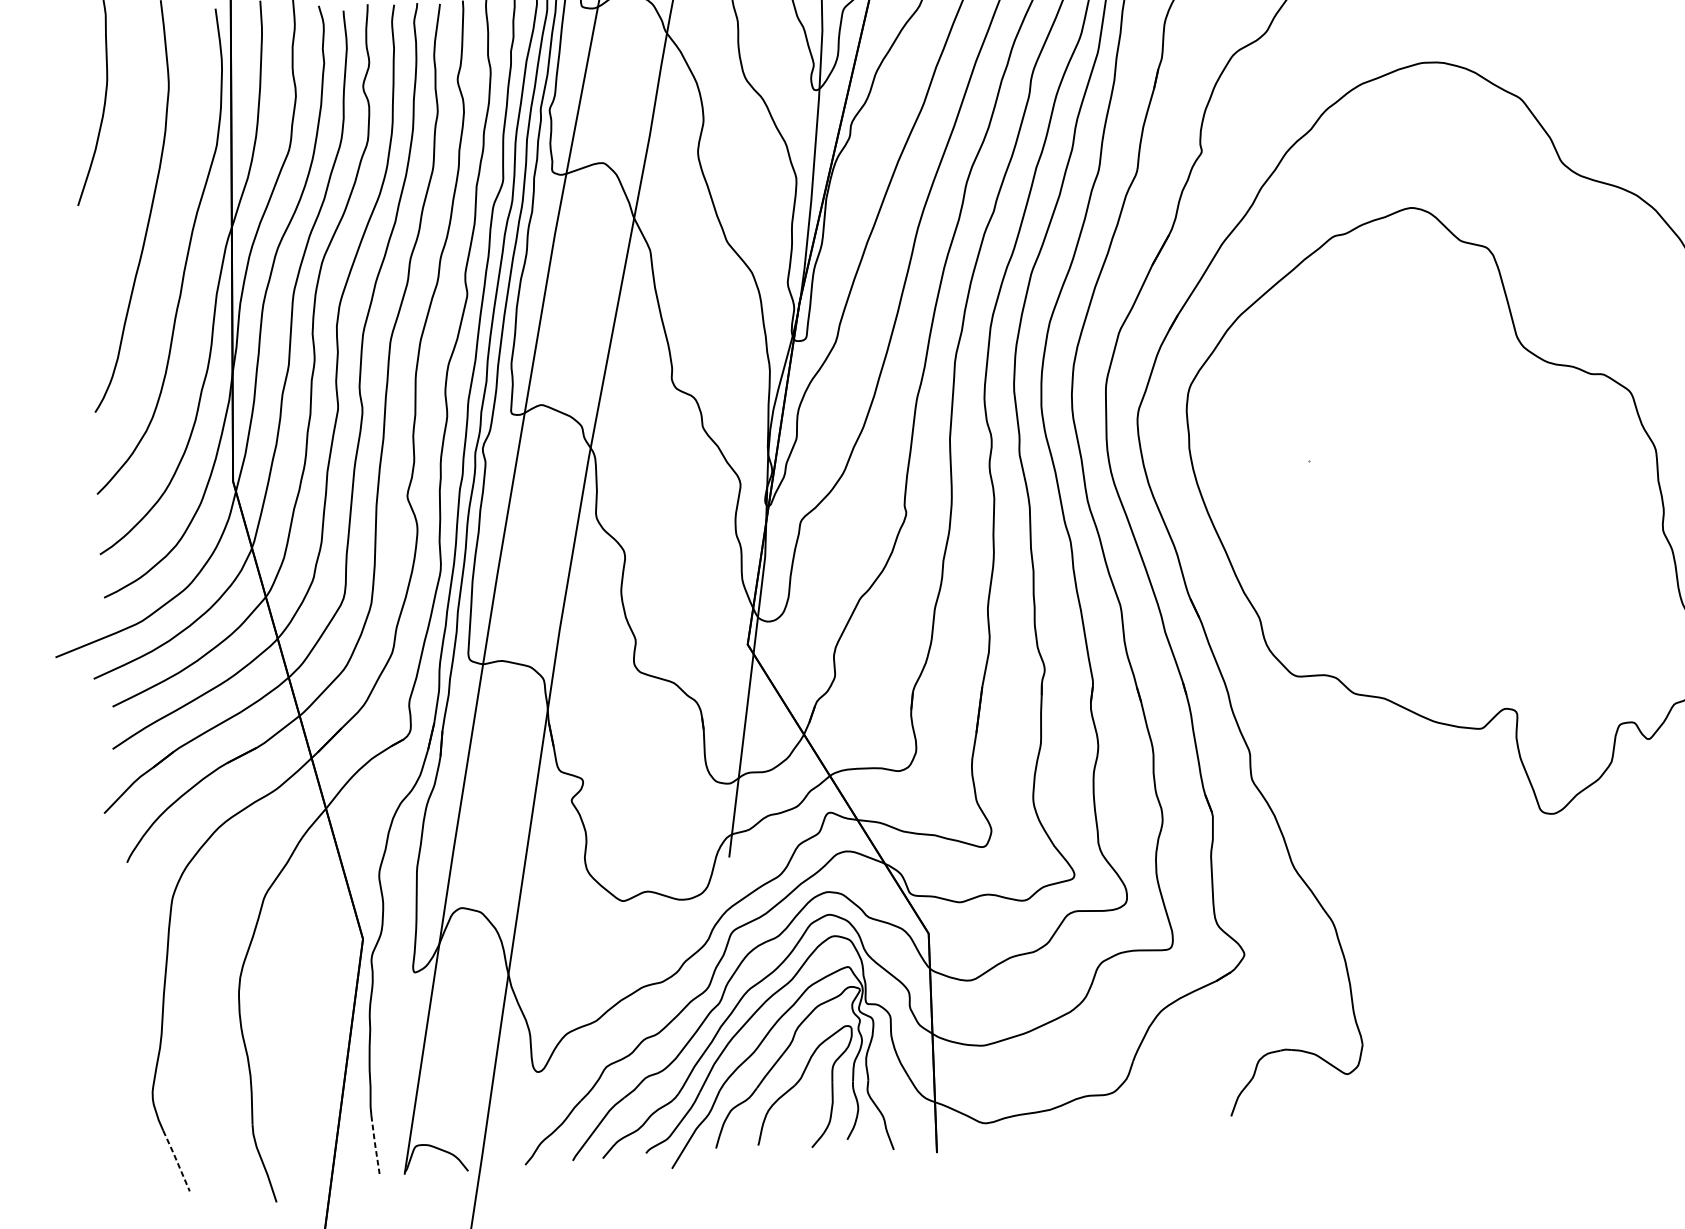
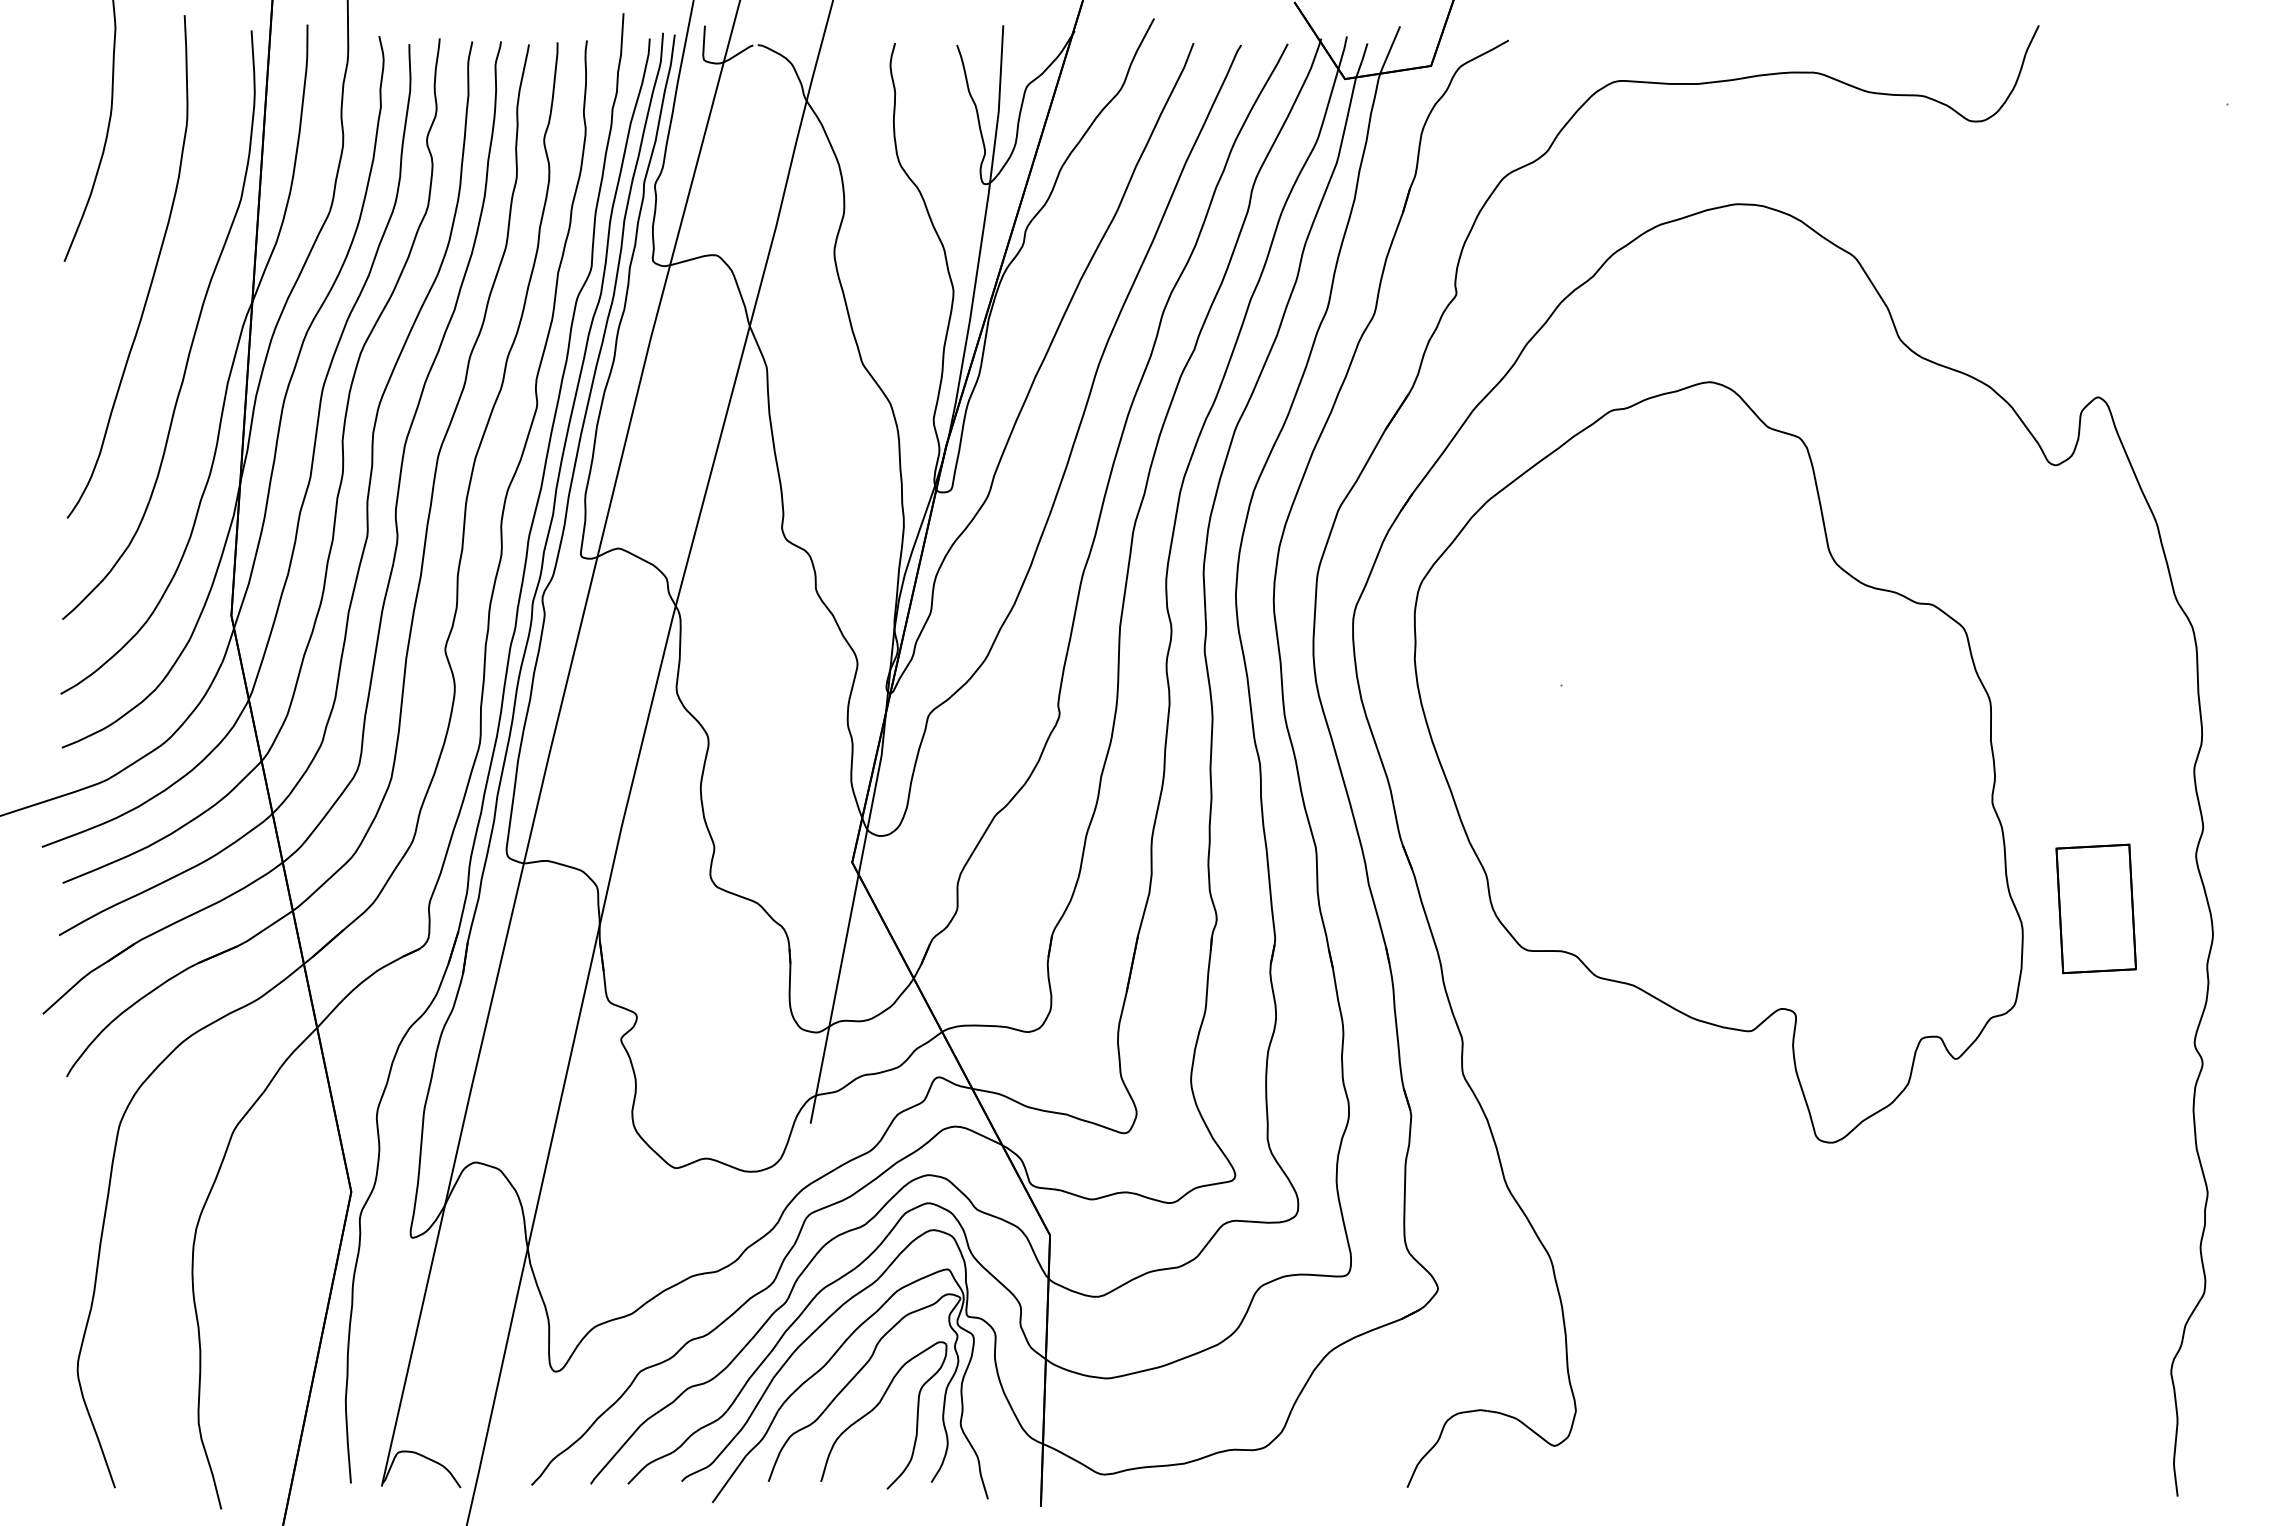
line: (375, 1144) -> (348, 1446), dashed -> solid
line: (176, 1160) -> (101, 1448), dashed -> solid

